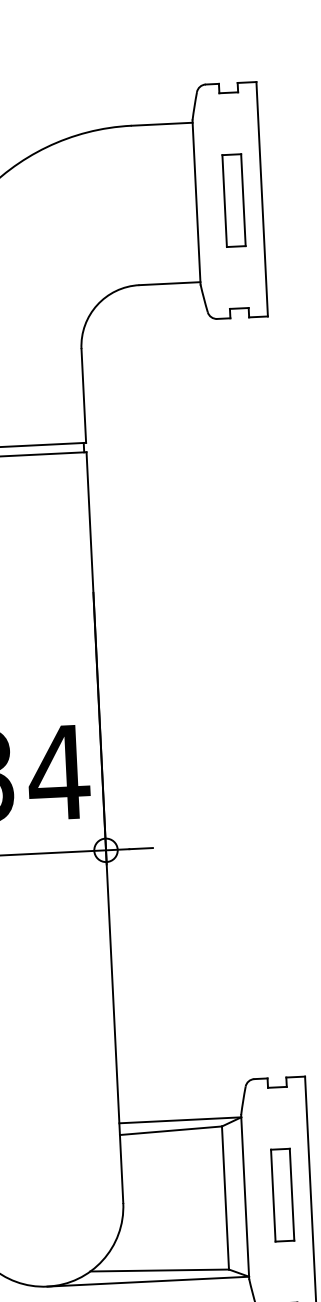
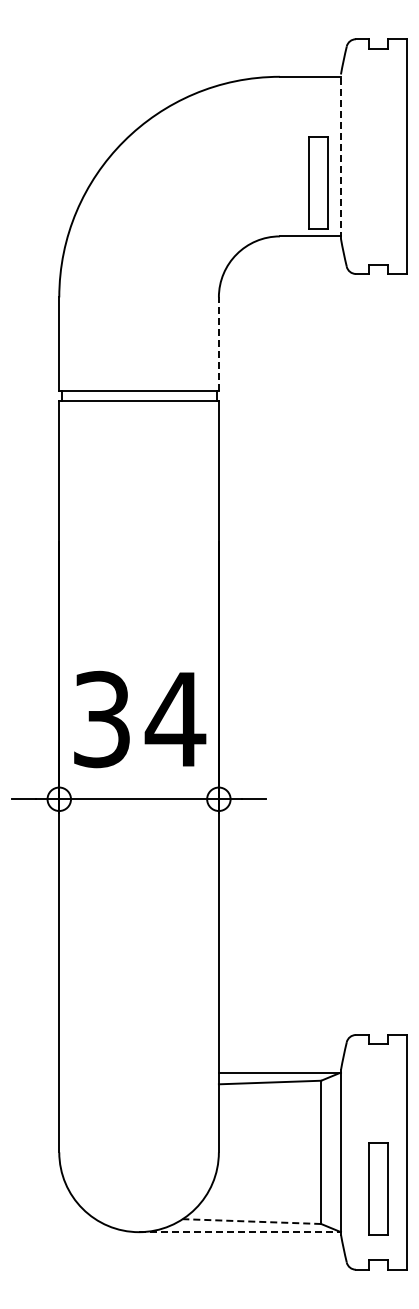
part: (234, 200) -> (318, 182), moved
line: (196, 202) -> (340, 156), solid -> dashed
line: (83, 396) -> (218, 344), solid -> dashed
part: (282, 1194) -> (378, 1188), moved
line: (159, 1270) -> (251, 1221), solid -> dashed
line: (148, 1281) -> (240, 1232), solid -> dashed

